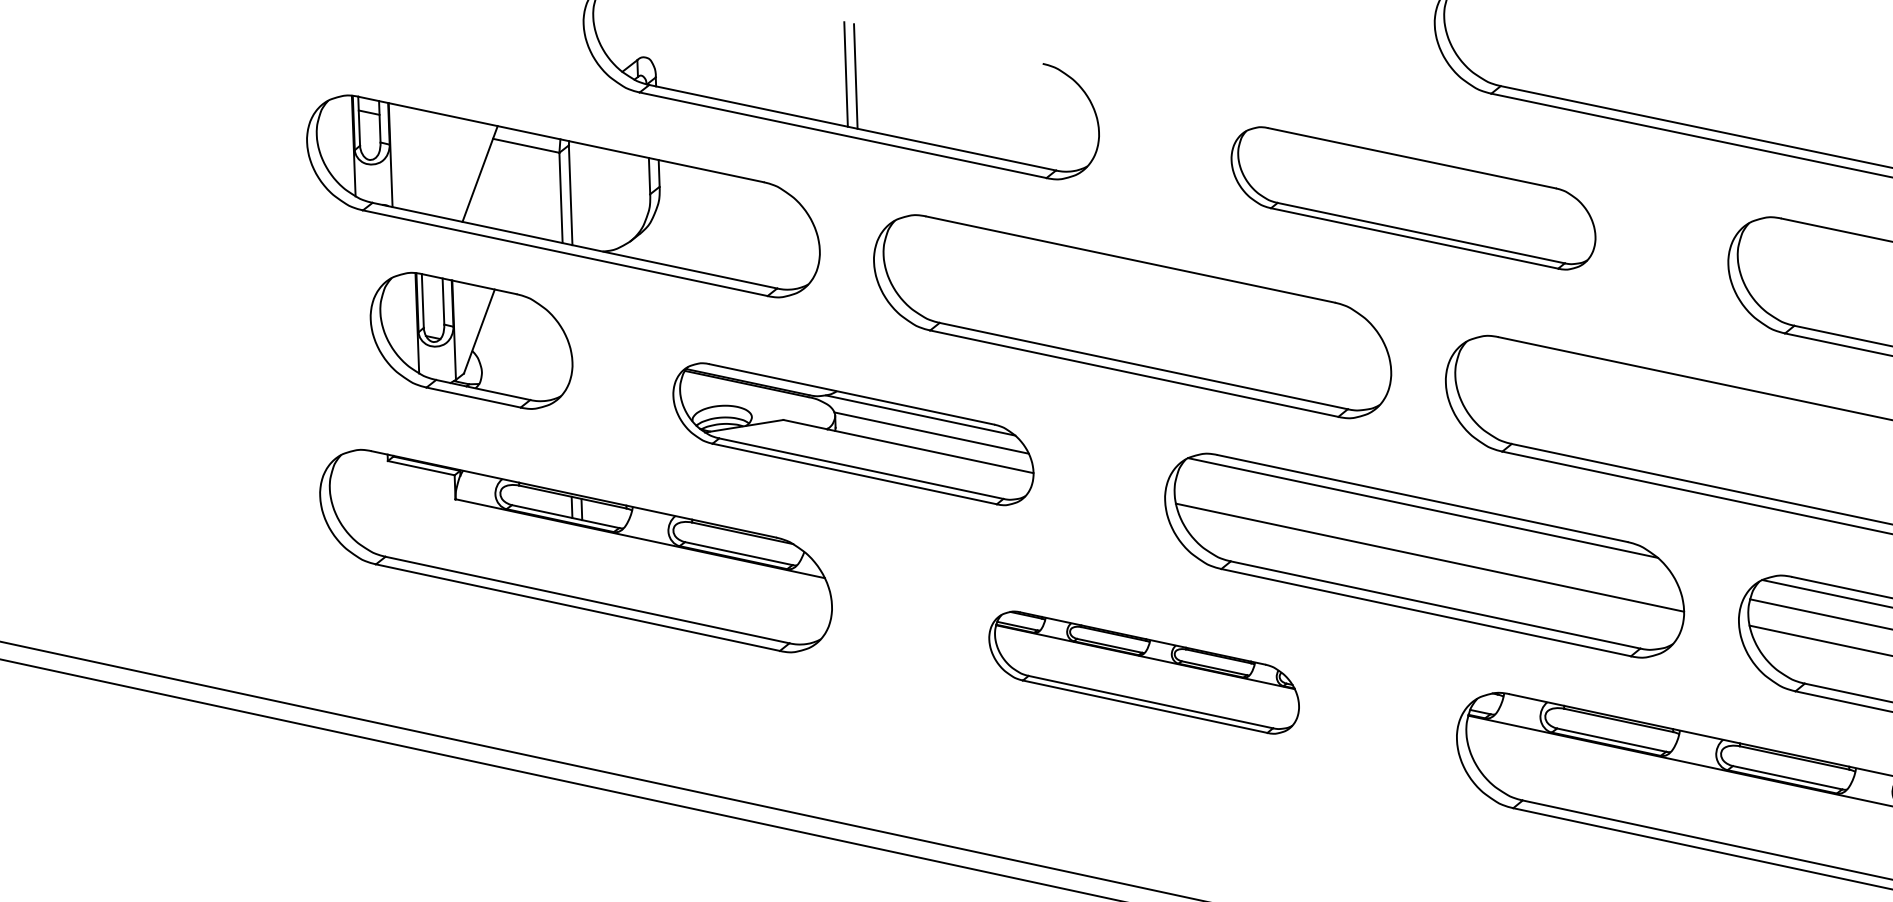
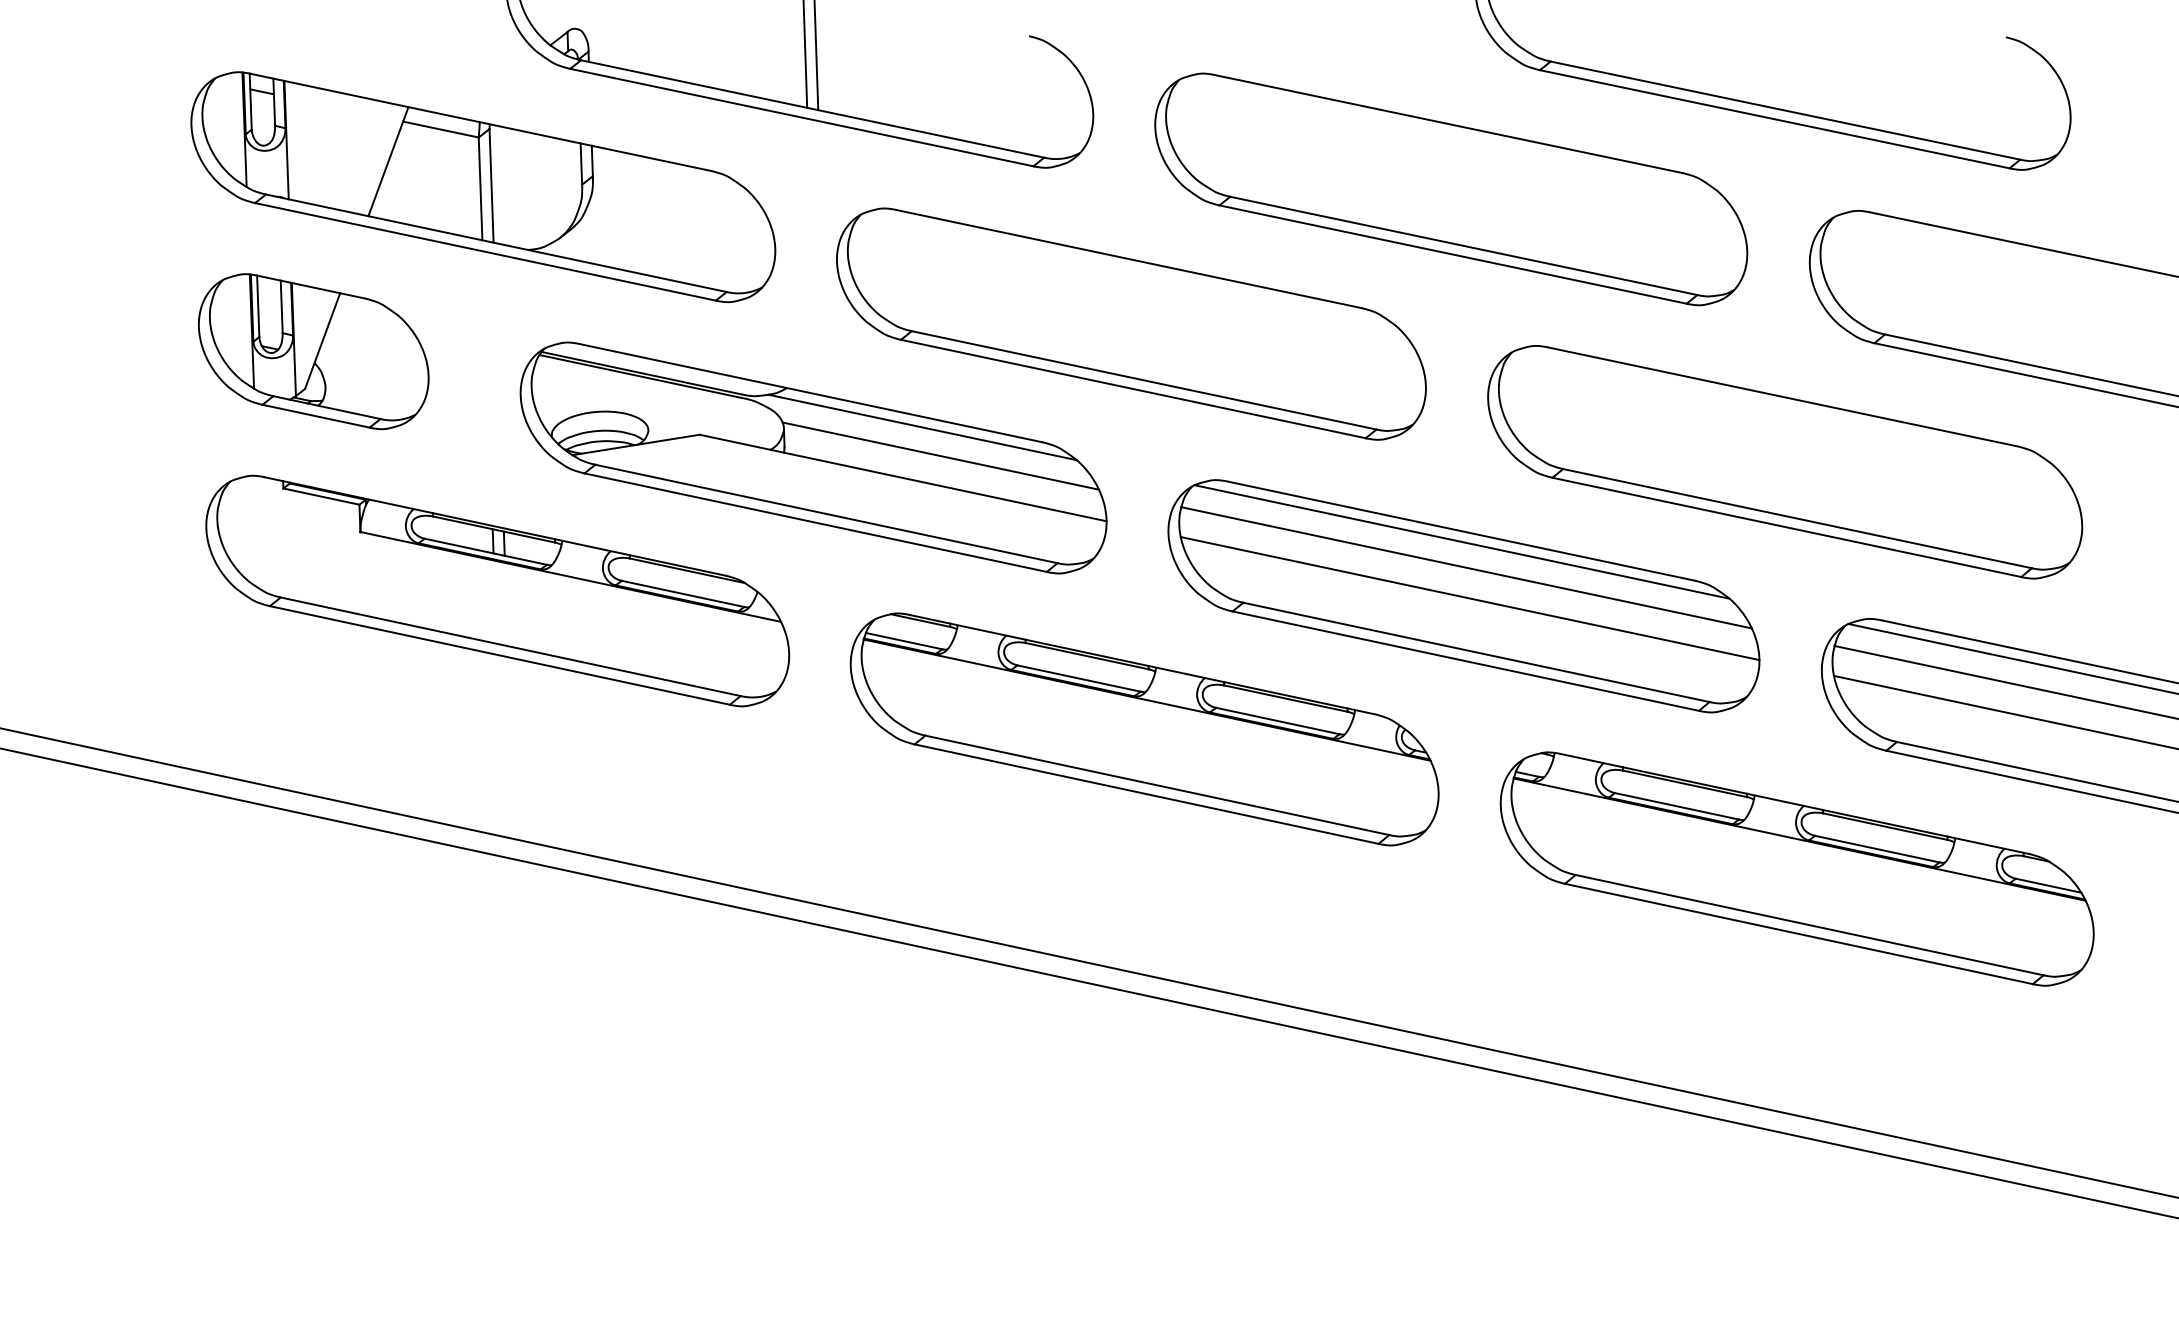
part: (1413, 198) -> (1451, 189), size x1.43
part: (471, 340) -> (313, 351), moved
part: (853, 433) -> (813, 457), size x1.43
line: (1426, 530) -> (1466, 567), added
part: (1144, 672) -> (1144, 729), size x1.67

